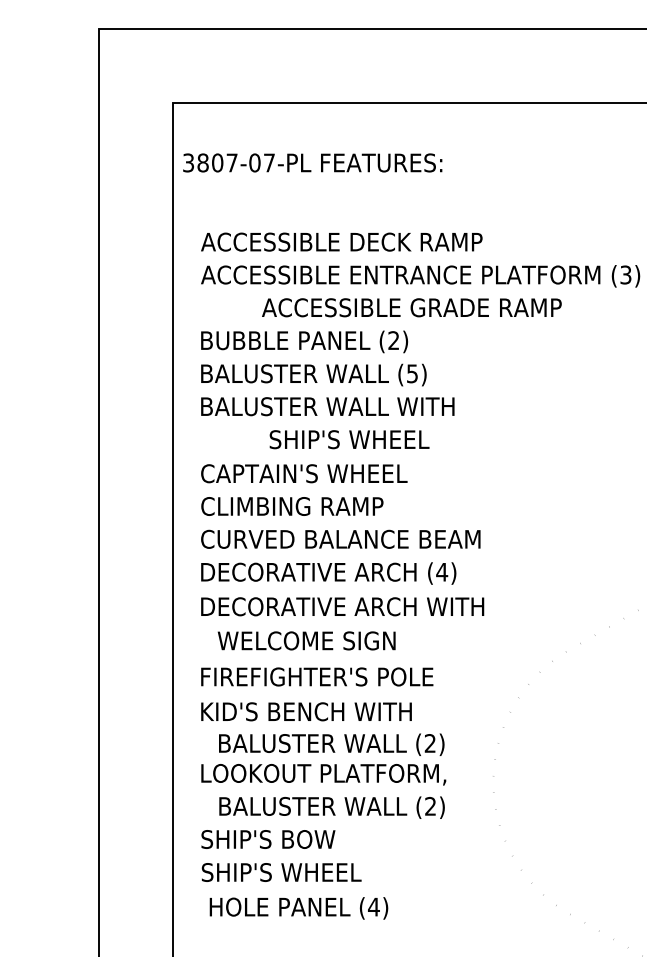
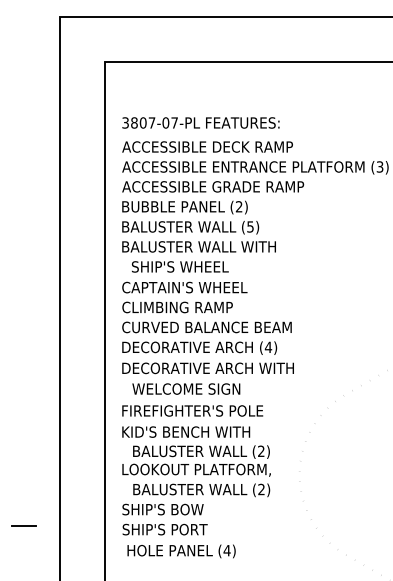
text: (311, 162) -> (200, 122), moved
text: (412, 307) -> (213, 186), moved
text: (349, 438) -> (180, 266), moved
line: (38, 867) -> (23, 526), added
text: (321, 872) -> (195, 529), SHIP'S WHEEL -> SHIP'S PORT

